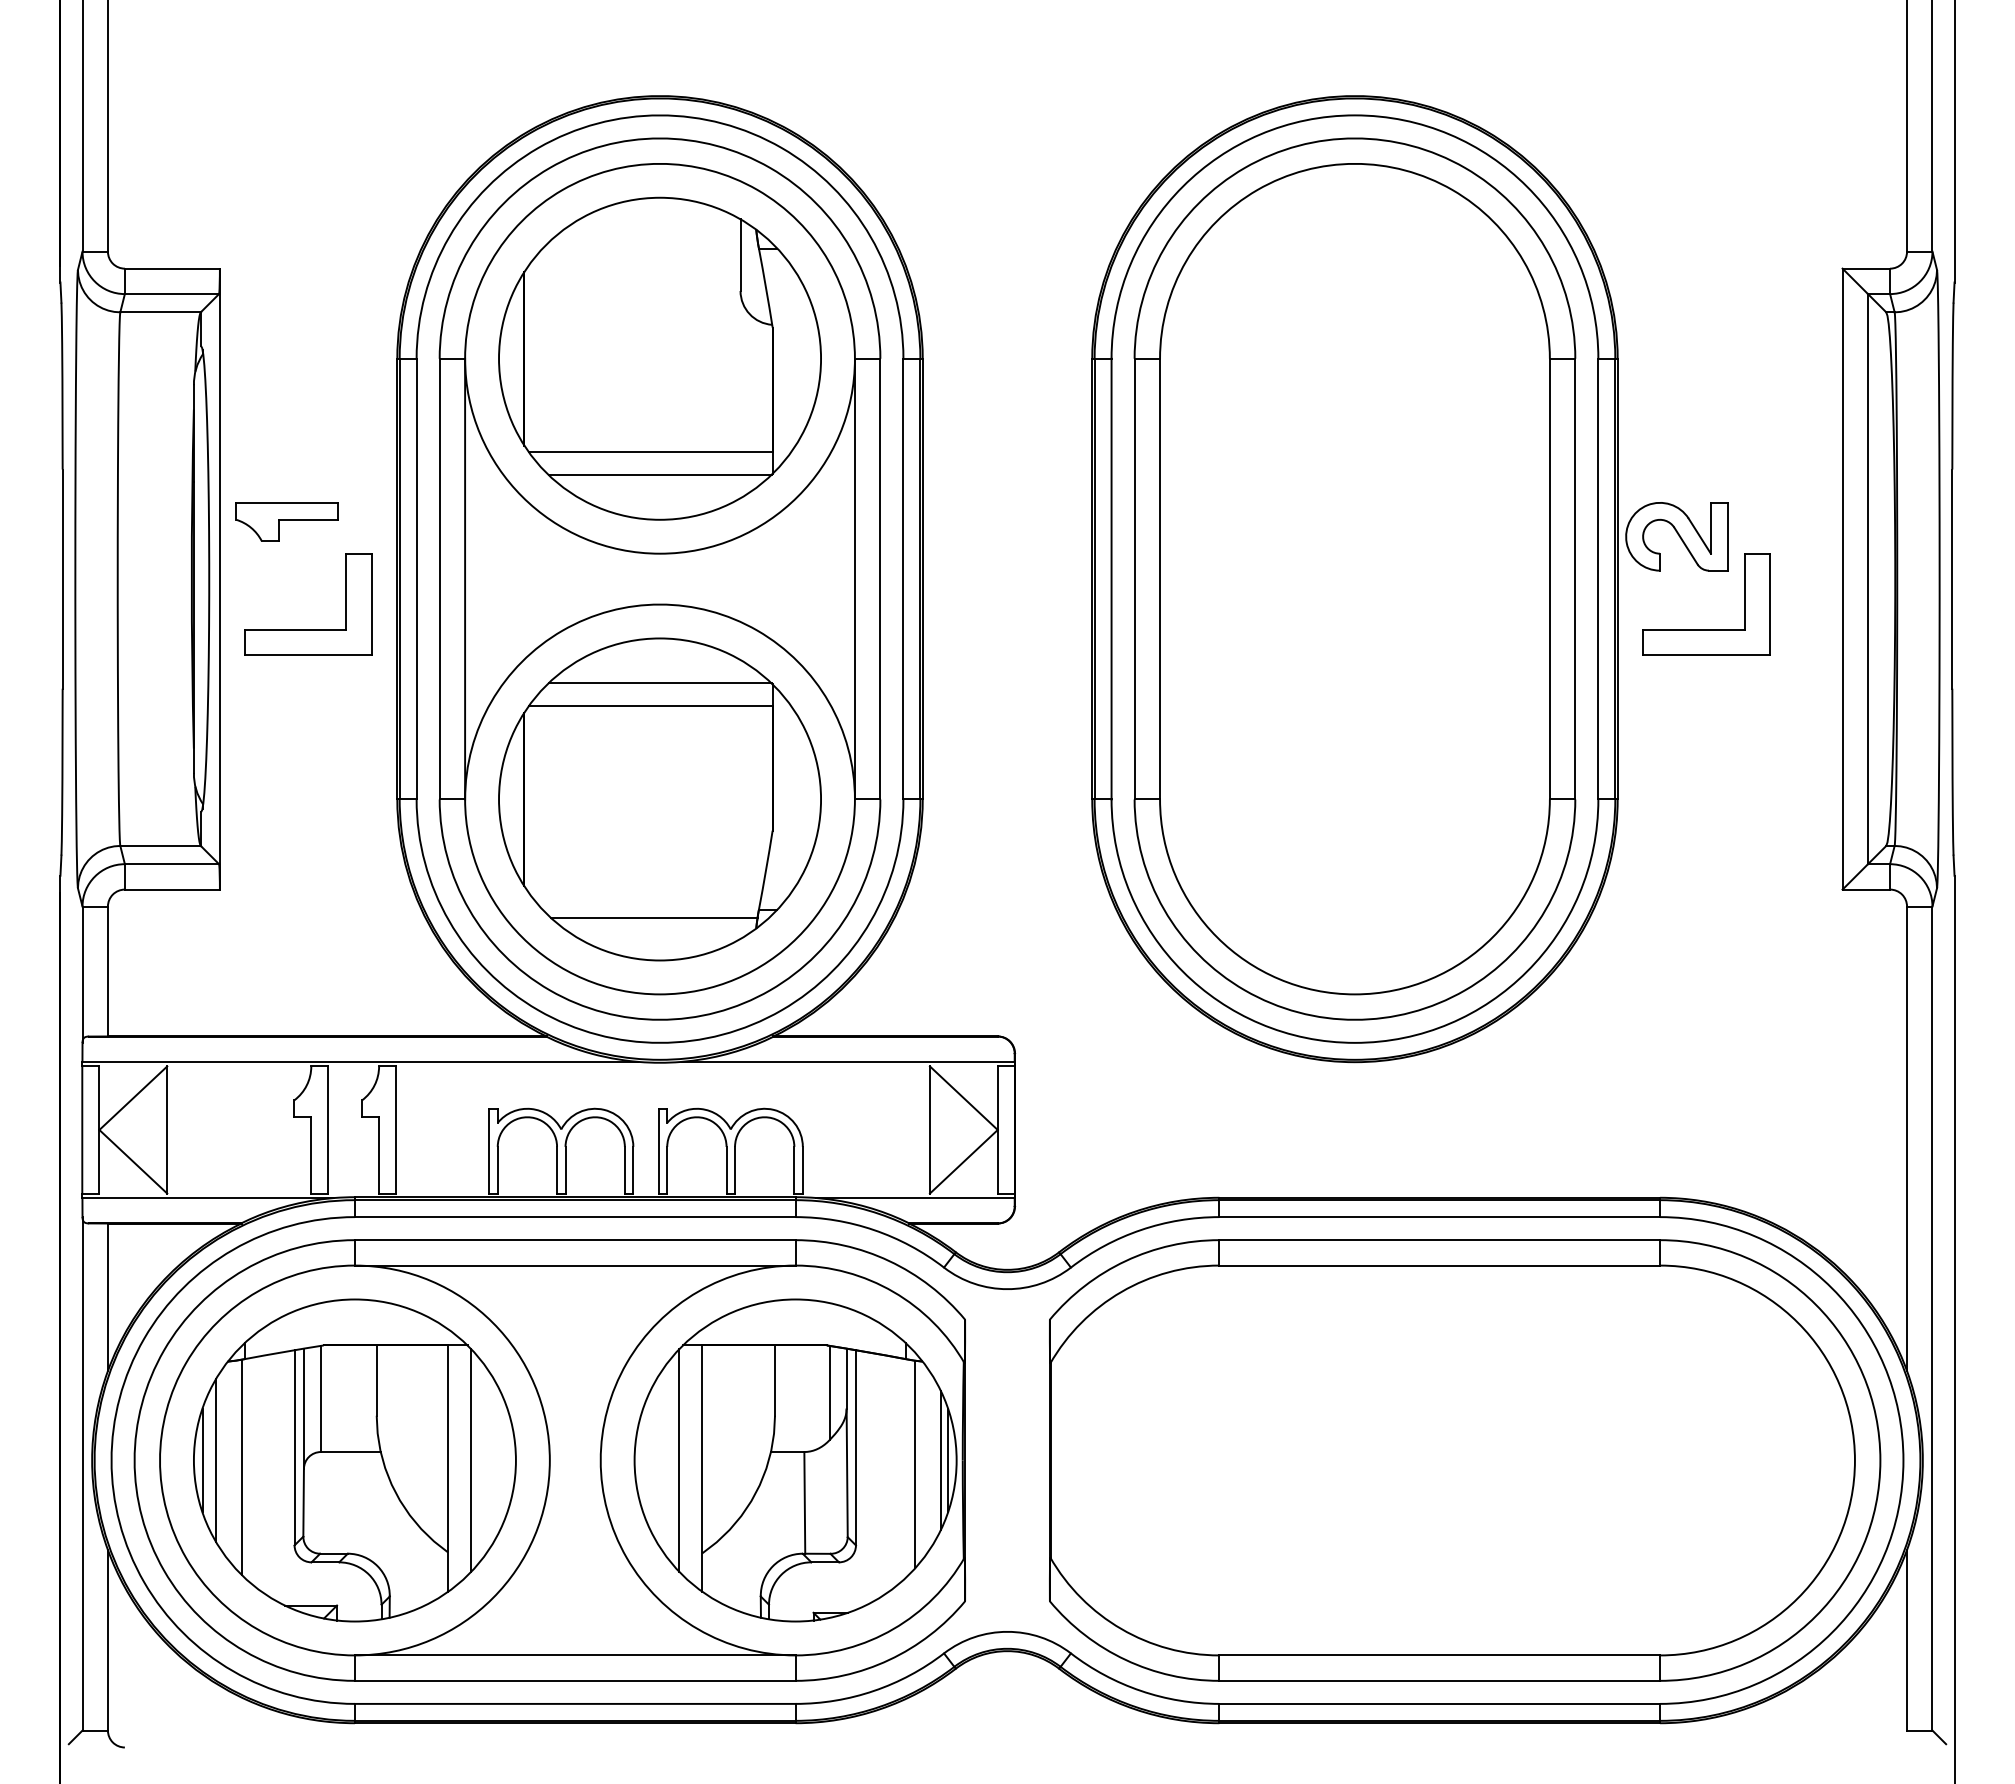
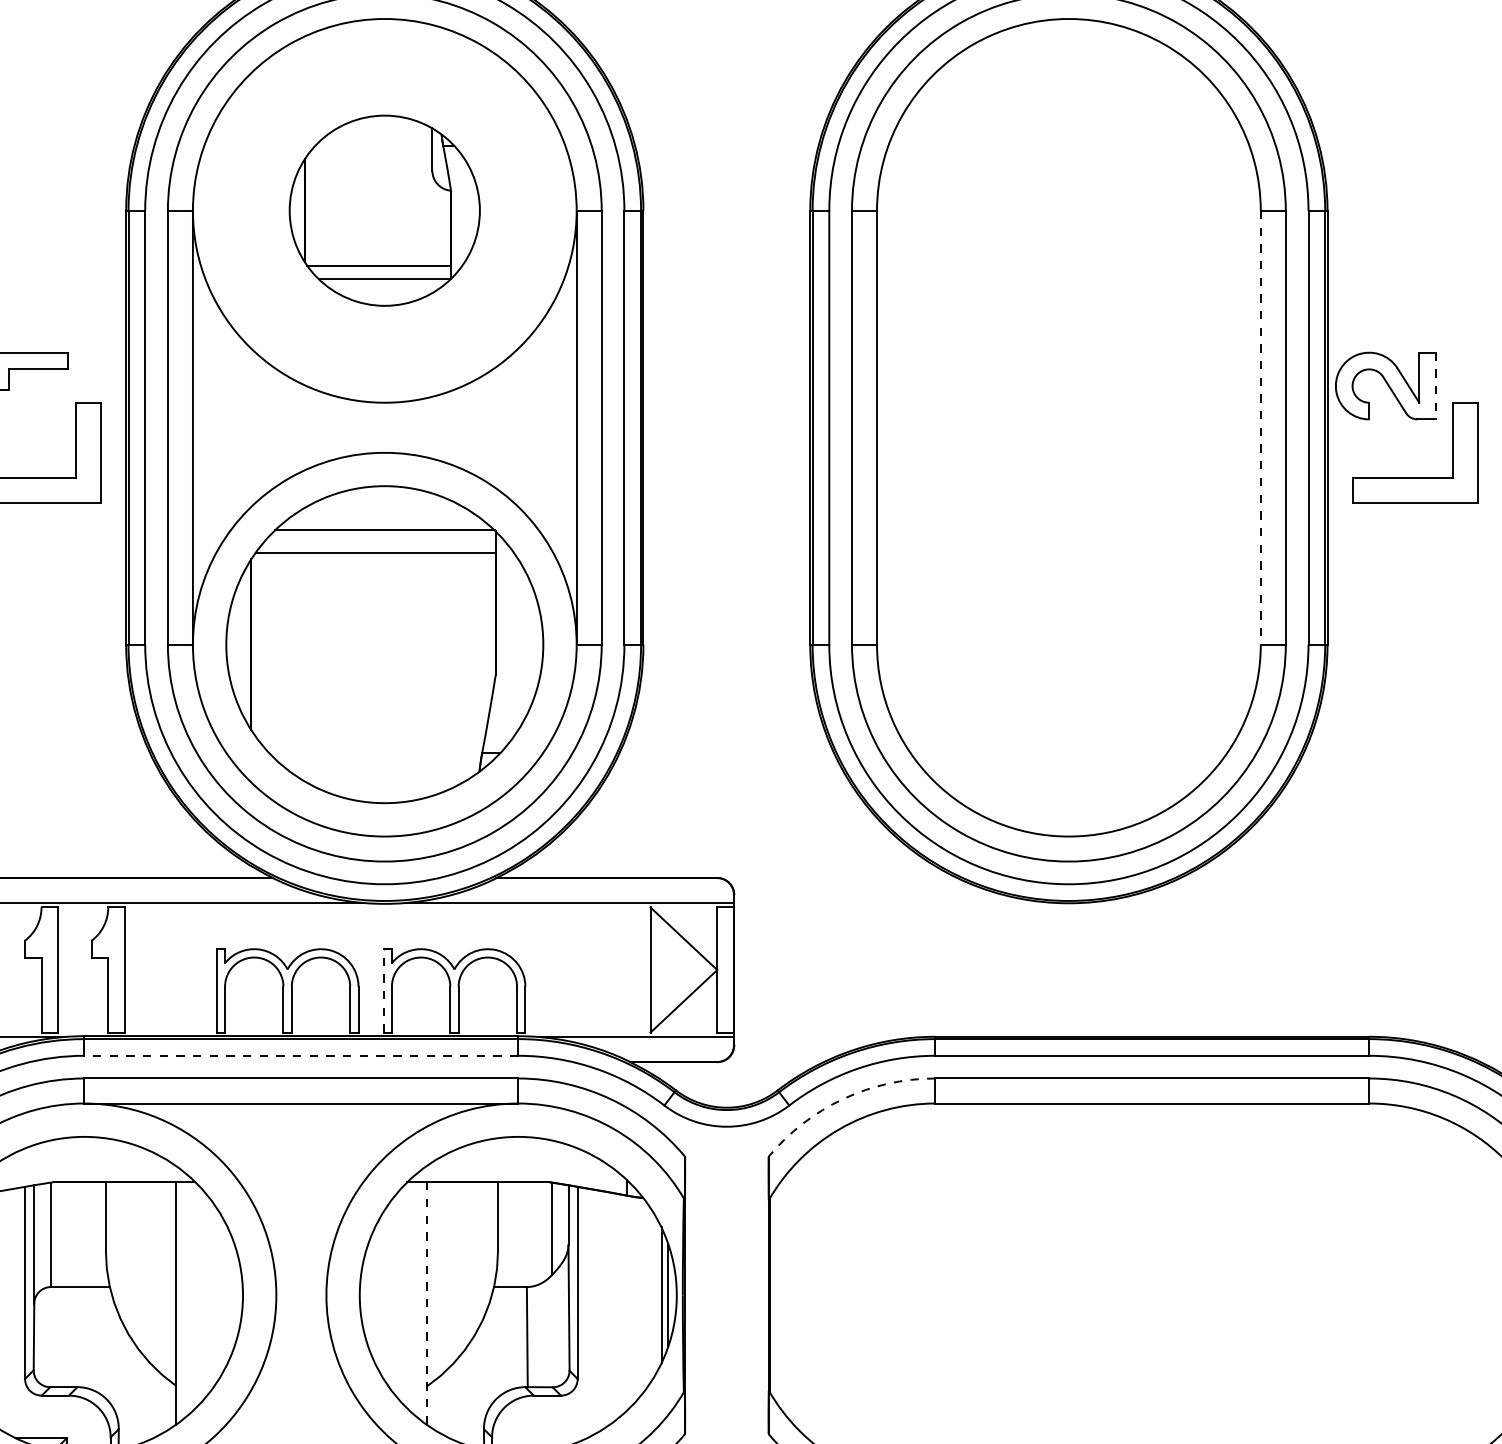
part: (659, 358) -> (384, 210), size x0.6
line: (1727, 536) -> (1435, 385), solid -> dashed
line: (1549, 579) -> (1260, 428), solid -> dashed
line: (654, 918) -> (379, 761), removed
line: (658, 1150) -> (383, 990), solid -> dashed
line: (574, 1217) -> (300, 1056), solid -> dashed
arc: (1125, 1261) -> (843, 1099), solid -> dashed
line: (471, 1460) -> (199, 1295), removed
line: (679, 1460) -> (403, 1295), removed
line: (915, 1464) -> (636, 1299), removed
line: (702, 1469) -> (426, 1304), solid -> dashed

